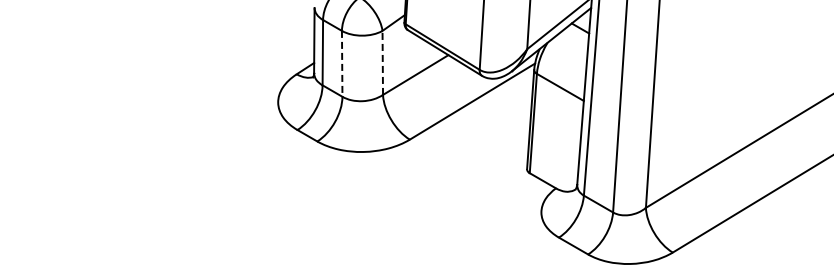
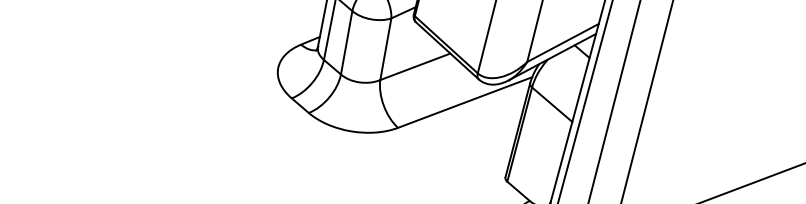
line: (382, 62) -> (385, 48), dashed -> solid
line: (342, 63) -> (347, 42), dashed -> solid

